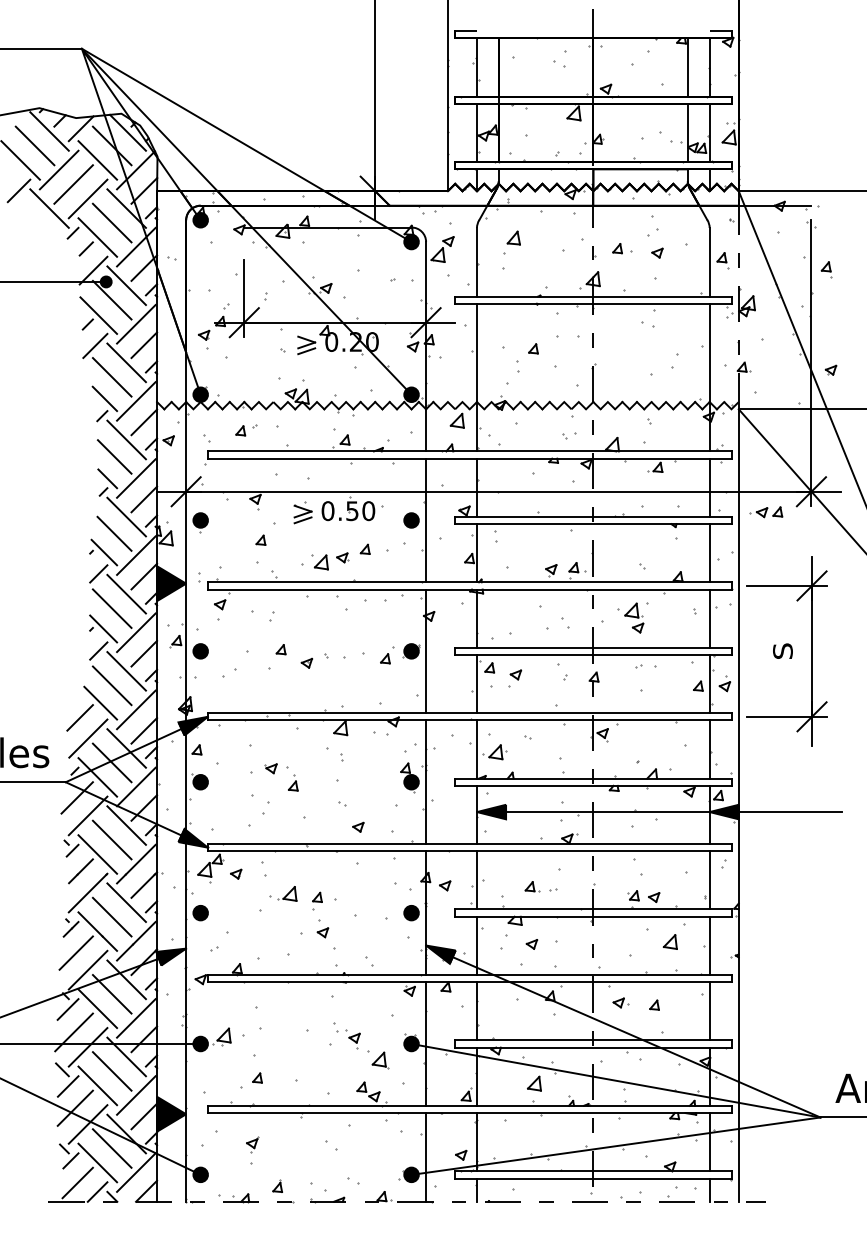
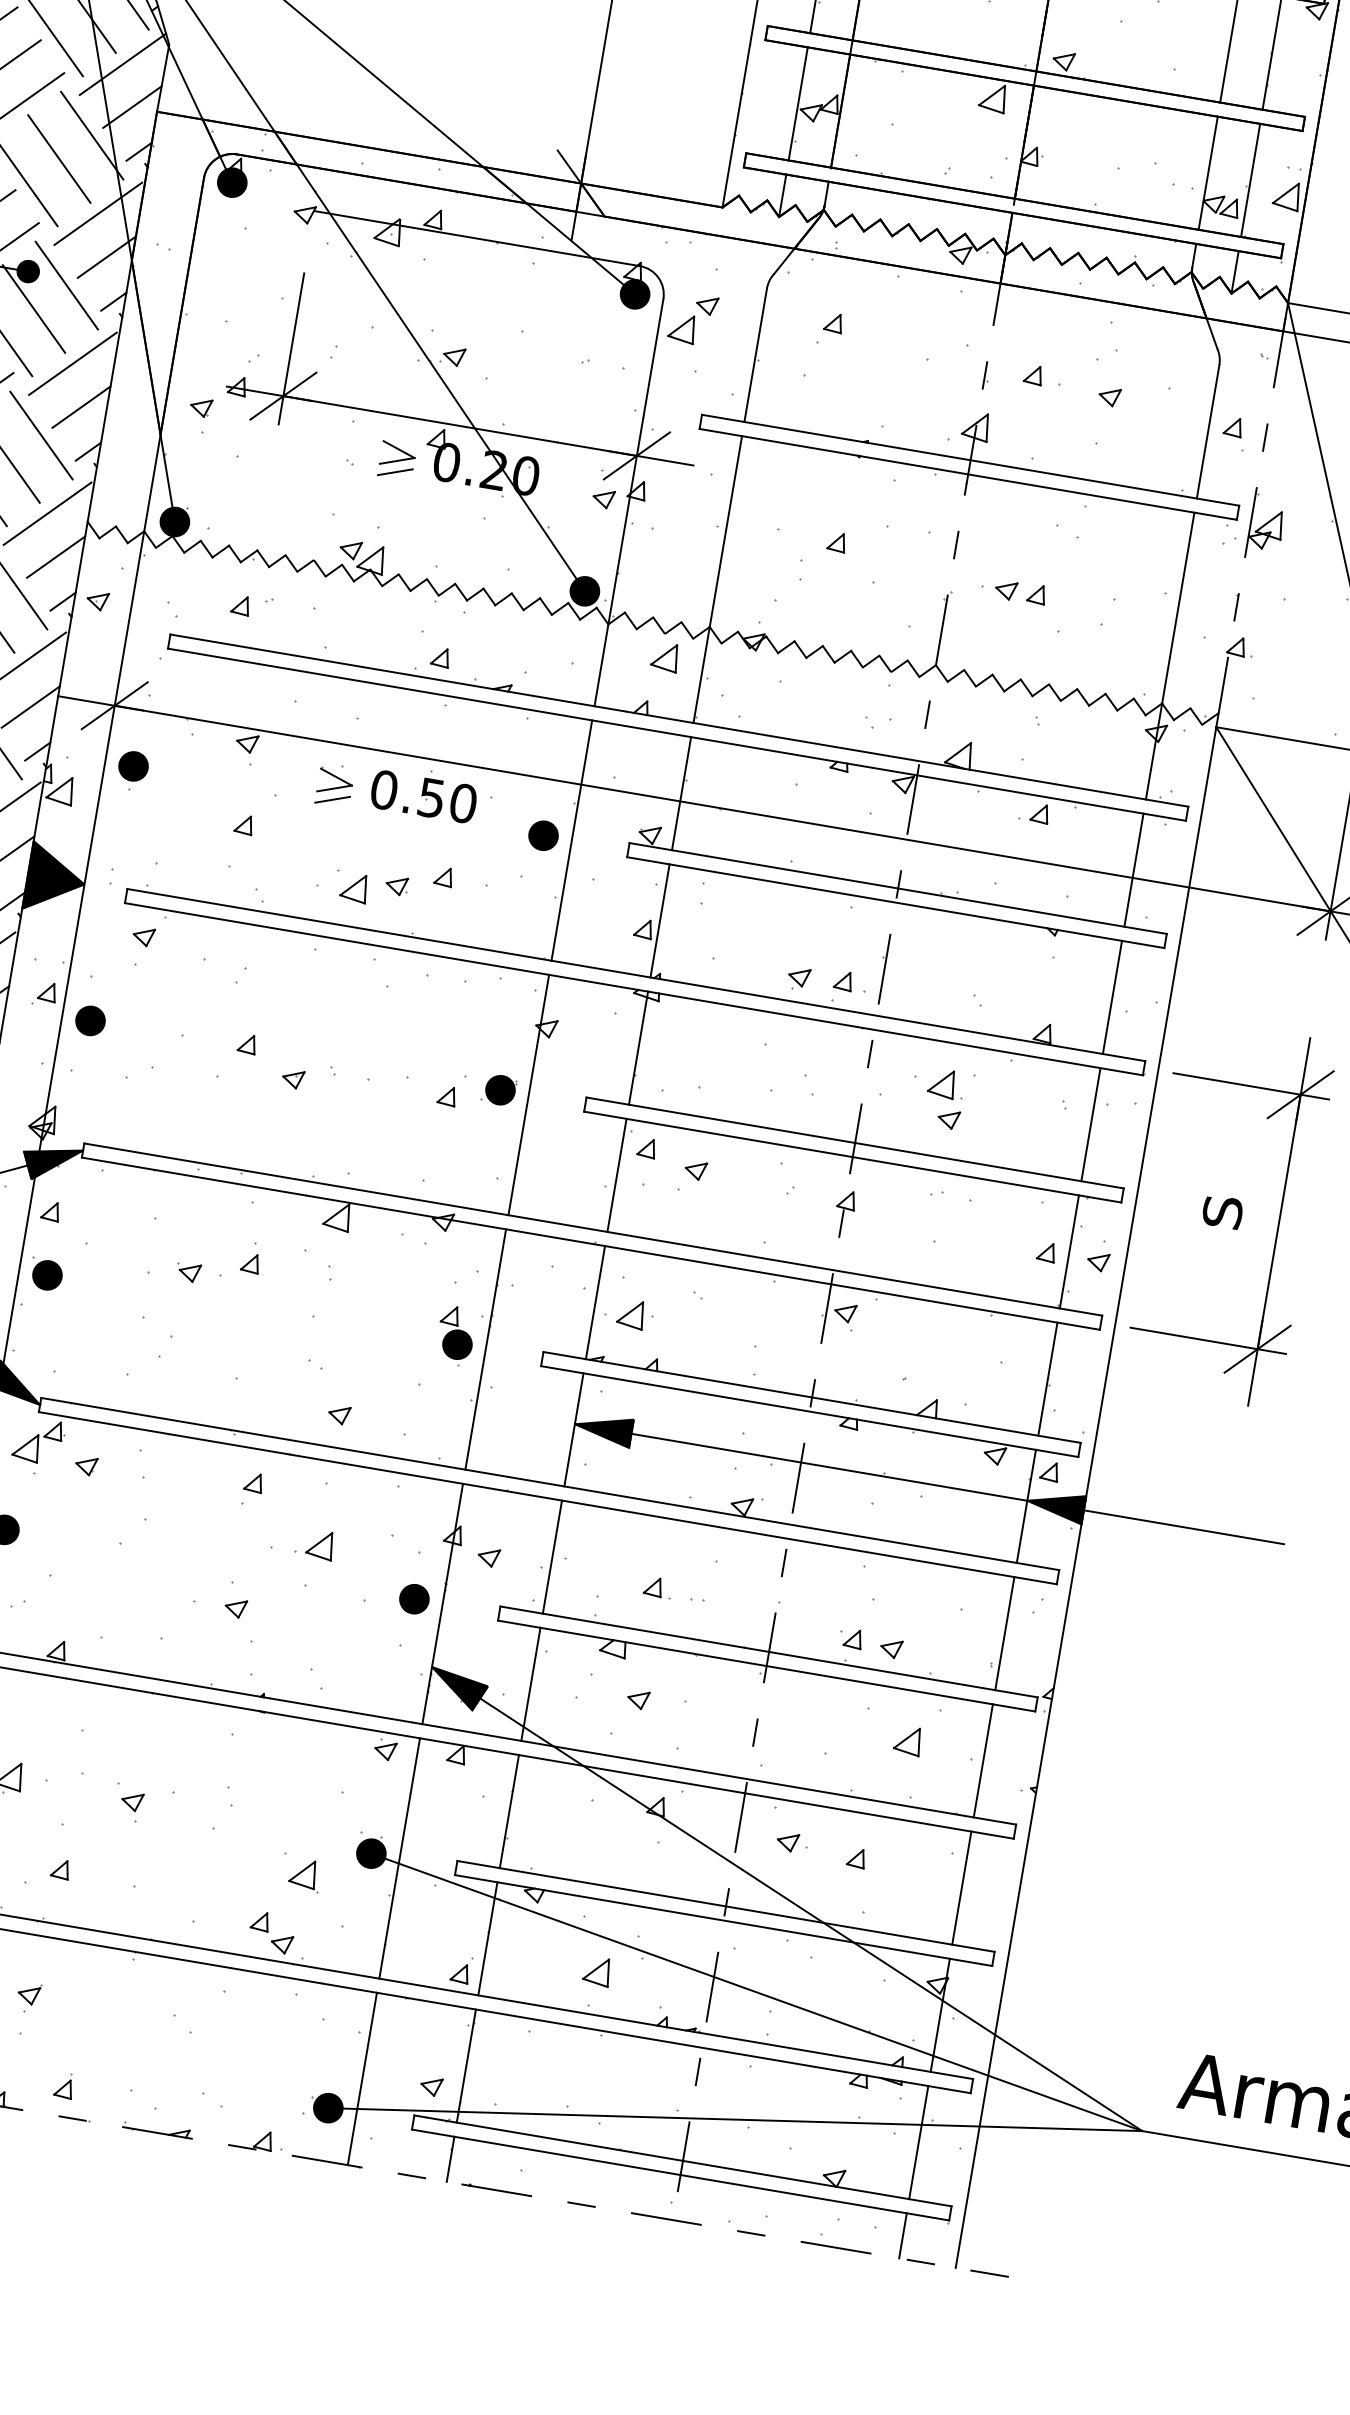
part: (511, 242) -> (829, 328), size x0.71
part: (766, 512) -> (1014, 591), moved
part: (293, 782) -> (252, 1256), moved
part: (287, 893) -> (315, 1543), moved
part: (317, 900) -> (253, 1488), moved
part: (352, 1039) -> (127, 1803), moved

